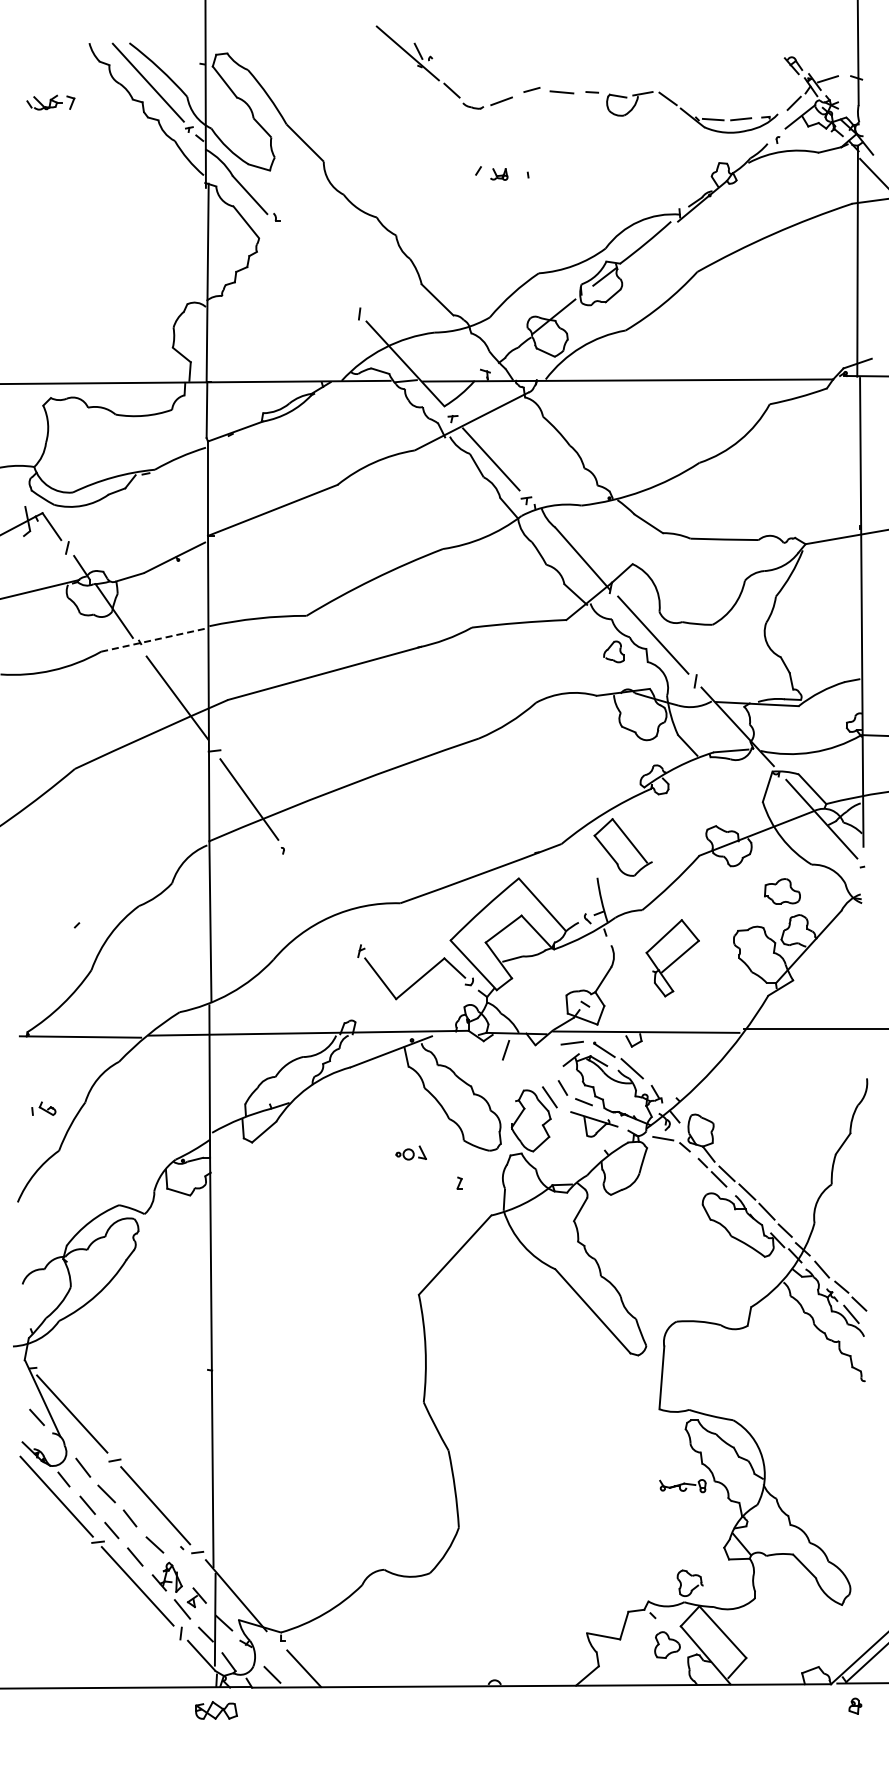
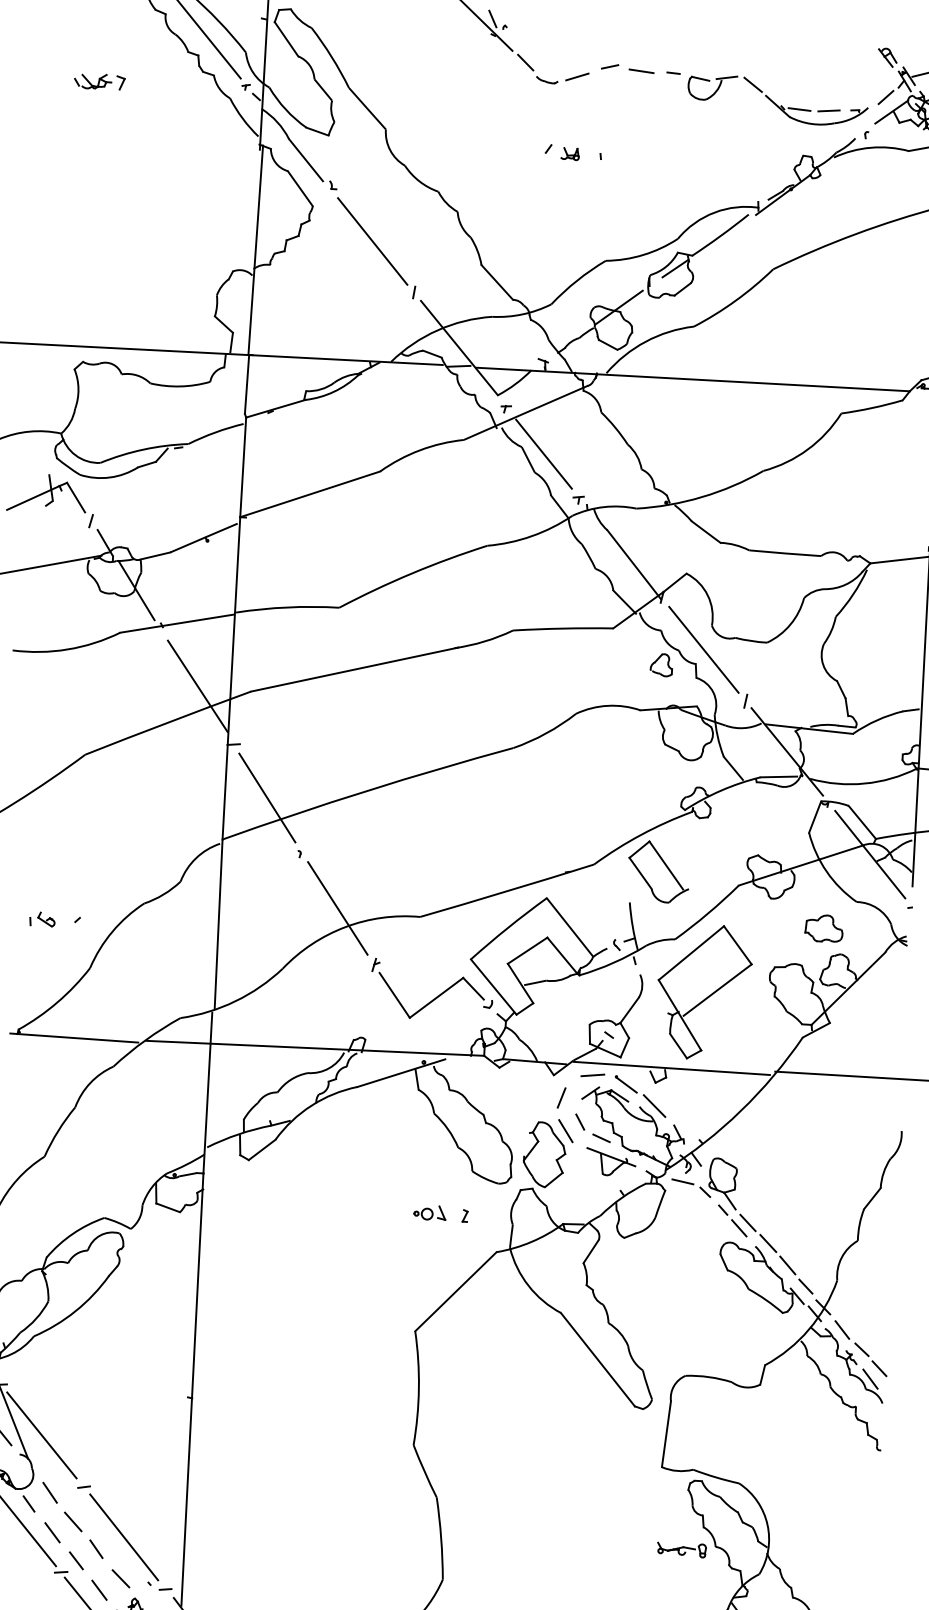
part: (50, 102) -> (99, 81), moved
line: (317, 268) -> (372, 241), added
line: (154, 639) -> (177, 623), dashed -> solid
line: (321, 899) -> (337, 908), added
part: (672, 957) -> (704, 991), size x1.67
line: (506, 1050) -> (562, 1098), moved
part: (43, 1108) -> (42, 919), moved
part: (410, 1152) -> (429, 1212), moved

